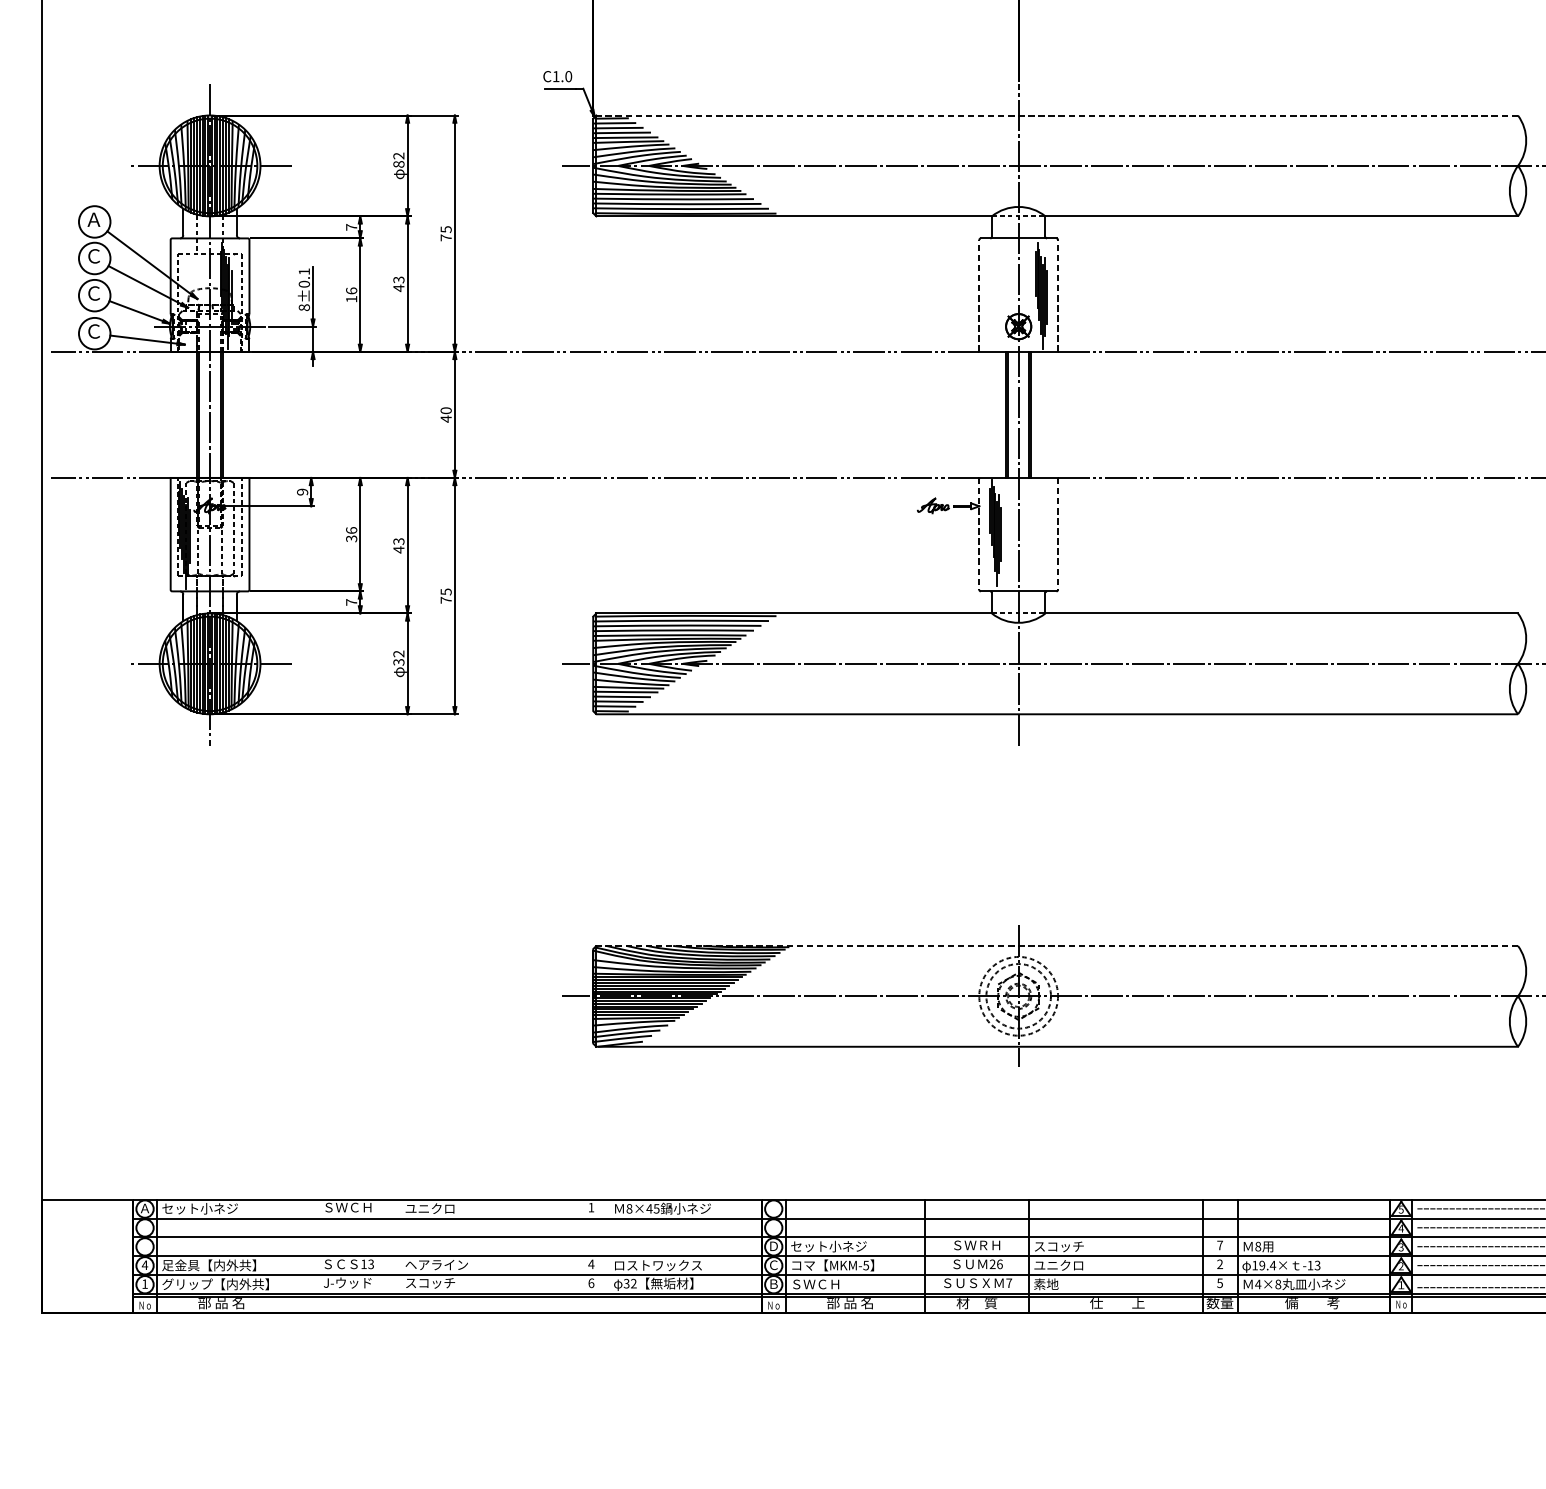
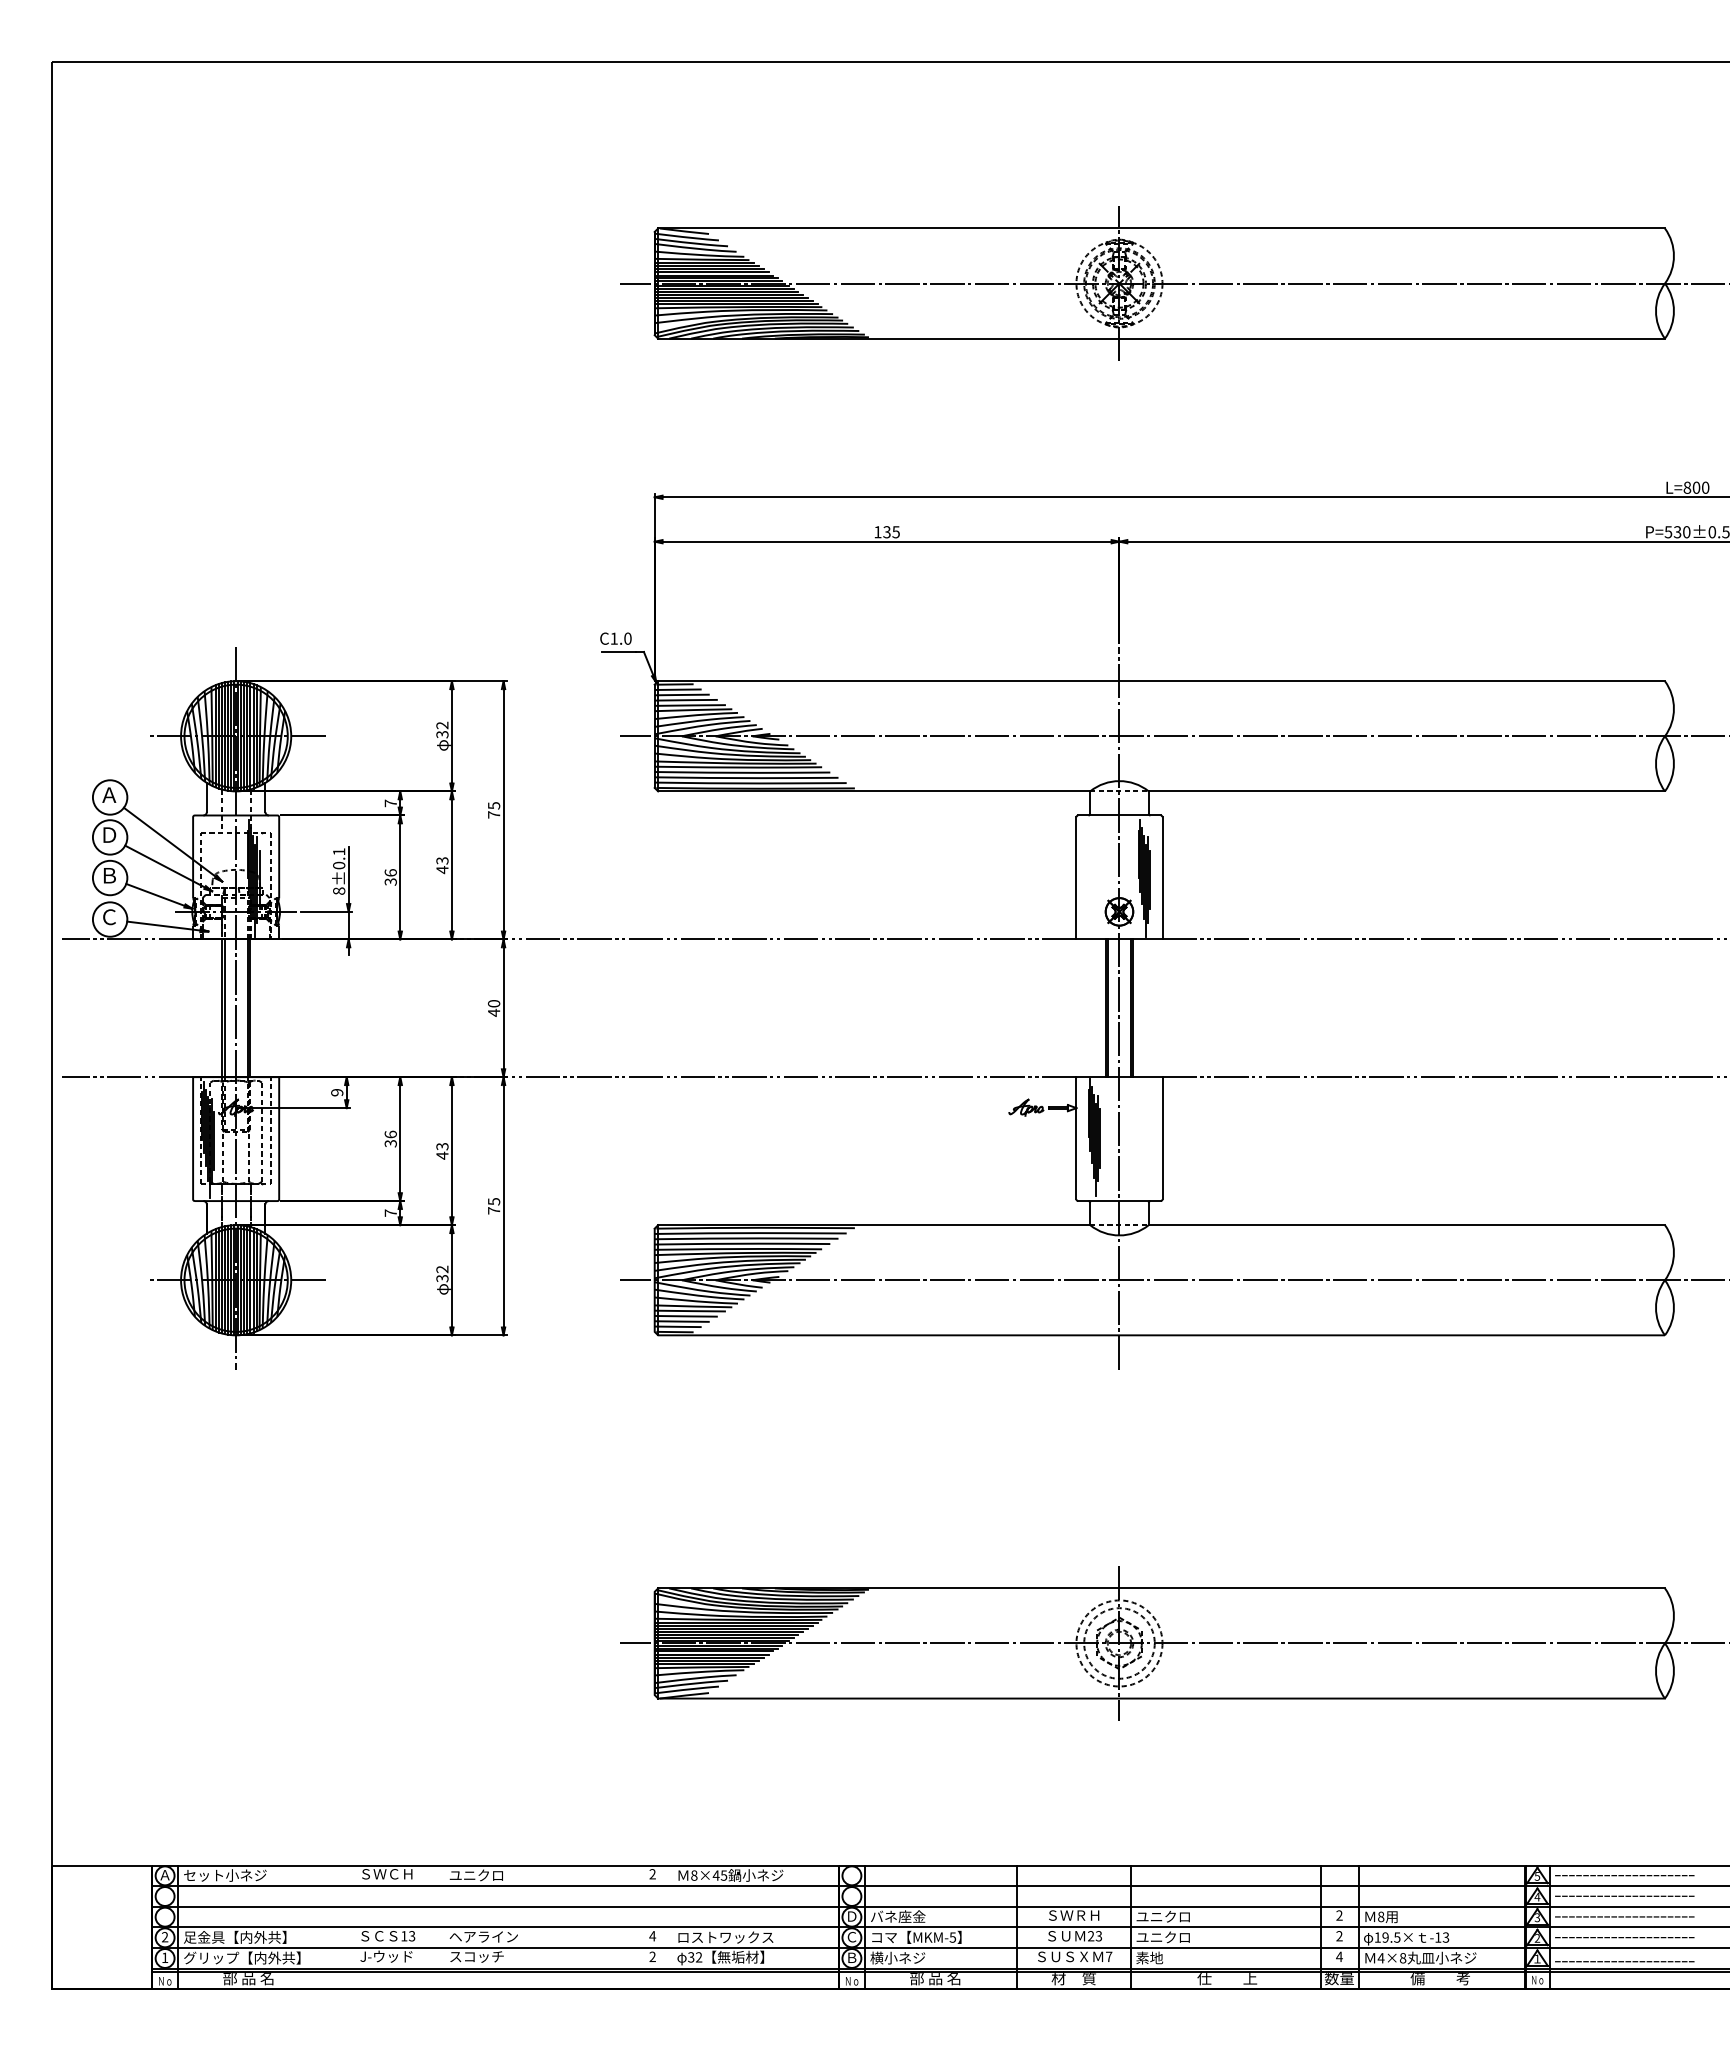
line: (1057, 115) -> (1161, 681), dashed -> solid
text: (398, 164) -> (442, 734), 82 -> 32
text: (94, 256) -> (109, 835), Ｃ -> Ｄ
text: (94, 293) -> (109, 875), Ｃ -> Ｂ
line: (979, 295) -> (1076, 877), dashed -> solid
line: (1058, 295) -> (1162, 877), dashed -> solid
text: (351, 298) -> (390, 881), 16 -> 36
line: (979, 534) -> (1076, 1138), dashed -> solid
line: (1058, 534) -> (1162, 1138), dashed -> solid
line: (1057, 946) -> (1161, 1588), dashed -> solid
text: (591, 1207) -> (652, 1874), 1 -> 2
text: (1220, 1245) -> (1339, 1915), 7 -> 2
text: (828, 1246) -> (911, 1916), セット小ネジ -> バネ座金
text: (1058, 1246) -> (1163, 1916), スコッチ -> ユニクロ
text: (999, 1264) -> (1098, 1936), 26 -> 23
text: (144, 1265) -> (164, 1937), 4 -> 2
text: (1272, 1265) -> (1396, 1937), 19.4× -> 19.5×
text: (591, 1282) -> (652, 1956), 6 -> 2
text: (1220, 1282) -> (1339, 1956), 5 -> 4
text: (815, 1283) -> (897, 1957), ＳＷＣＨ -> 横小ネジ

